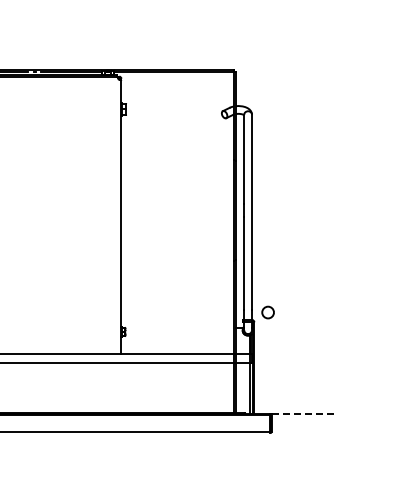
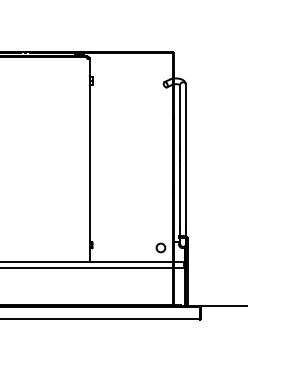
circle: (267, 312) -> (160, 247), moved
line: (303, 413) -> (224, 305), dashed -> solid

